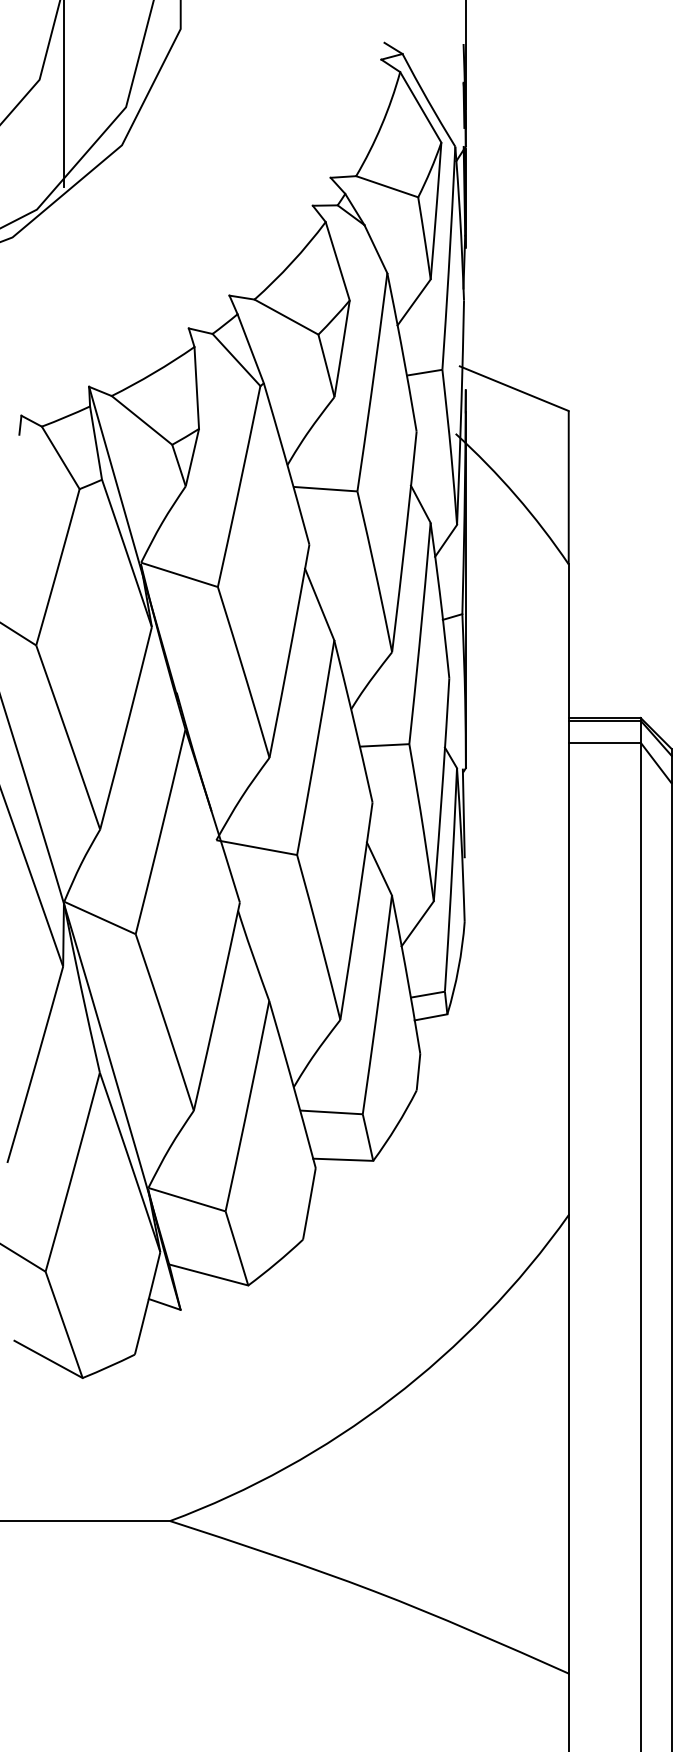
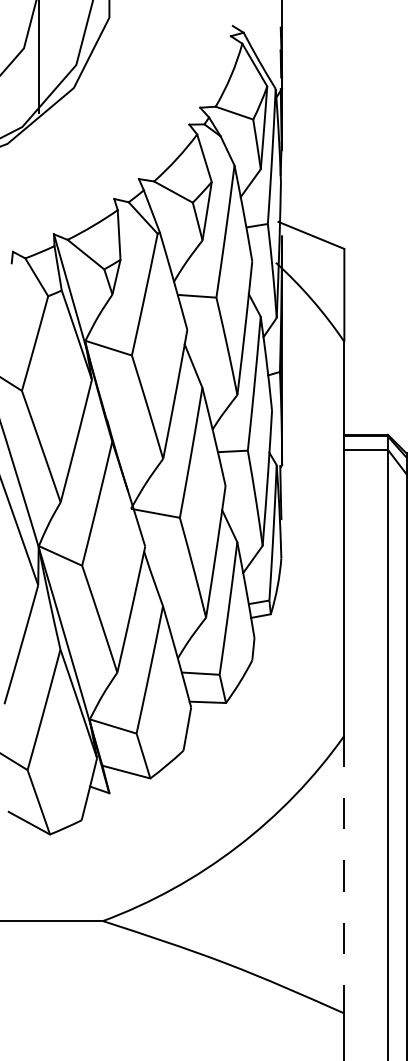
line: (568, 1444) -> (344, 874), solid -> dashed

